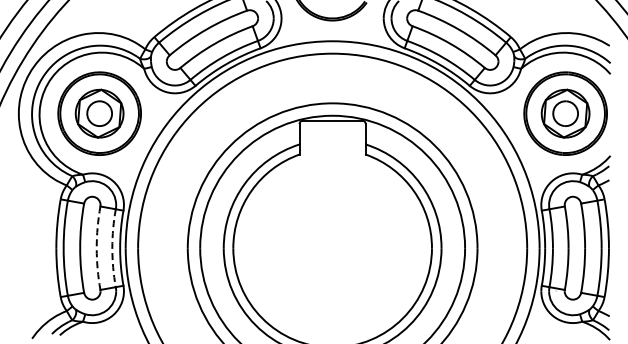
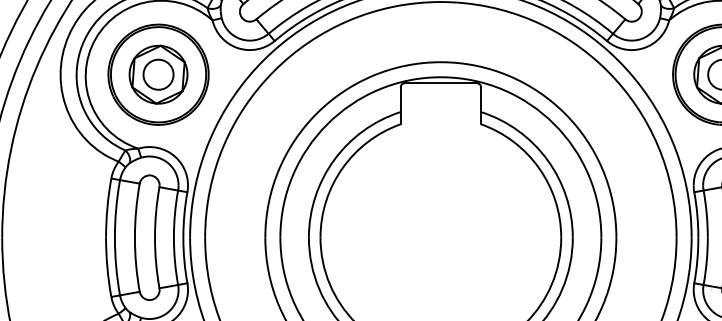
arc: (96, 248) -> (154, 238), dashed -> solid
arc: (112, 248) -> (174, 238), dashed -> solid

